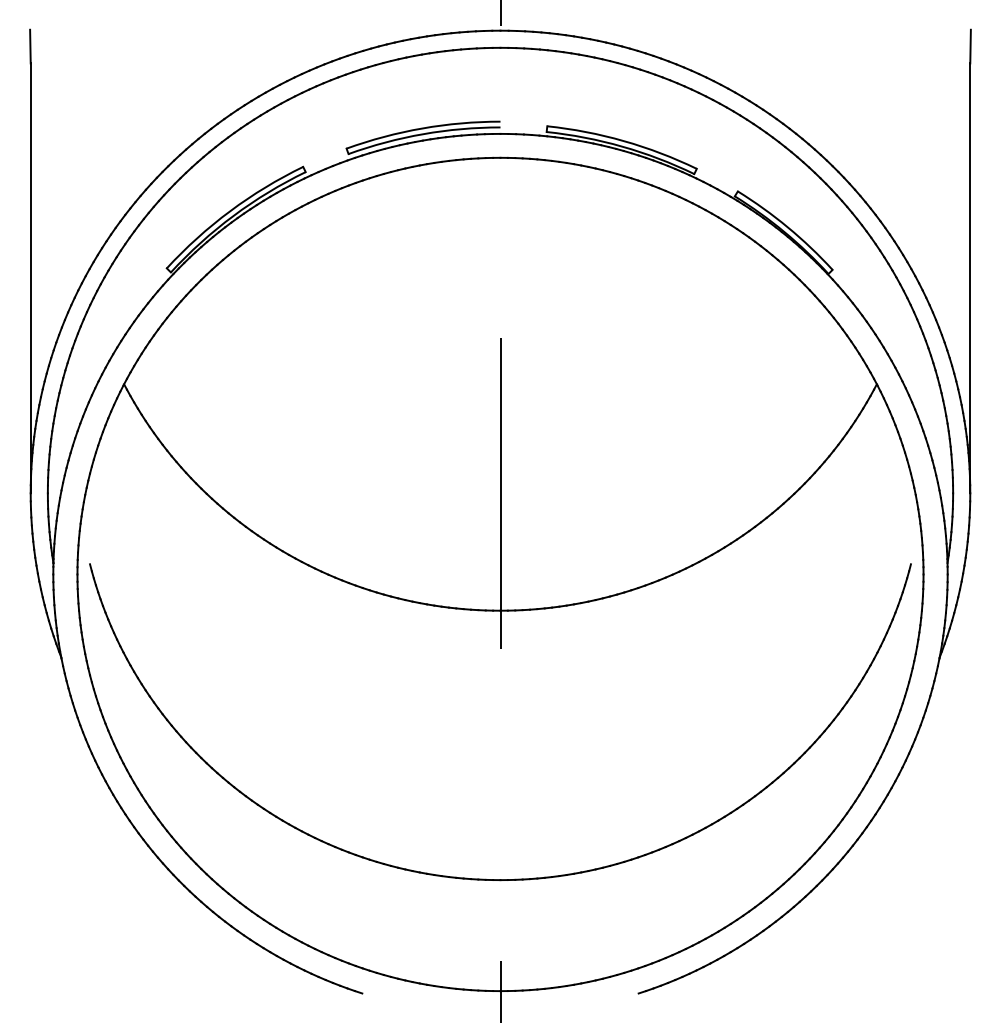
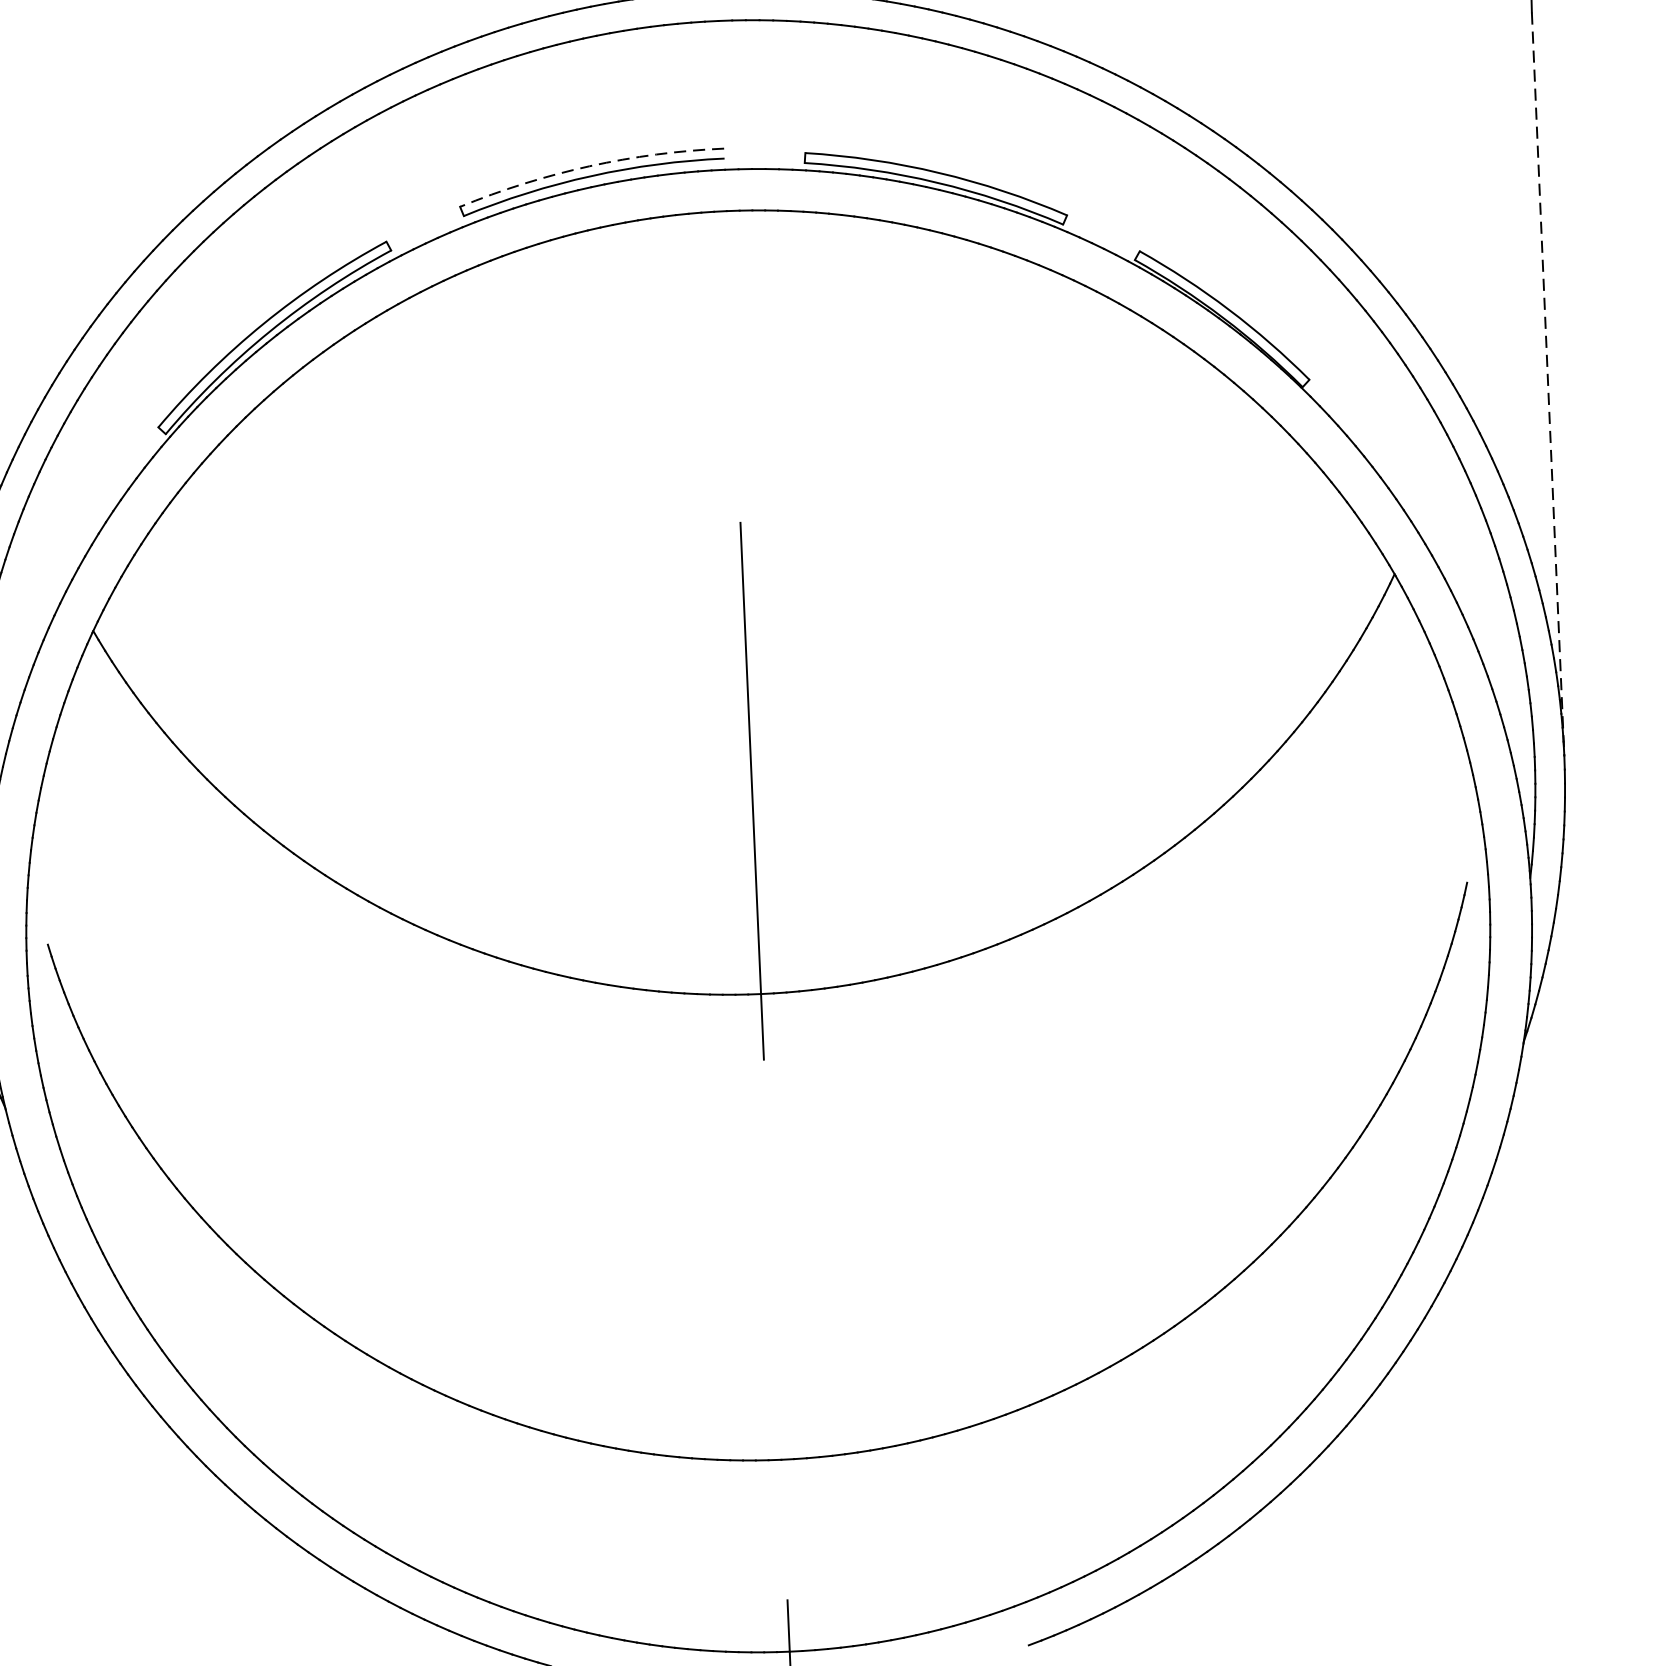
arc: (422, 128) -> (589, 166), solid -> dashed
line: (970, 278) -> (1548, 384), solid -> dashed

